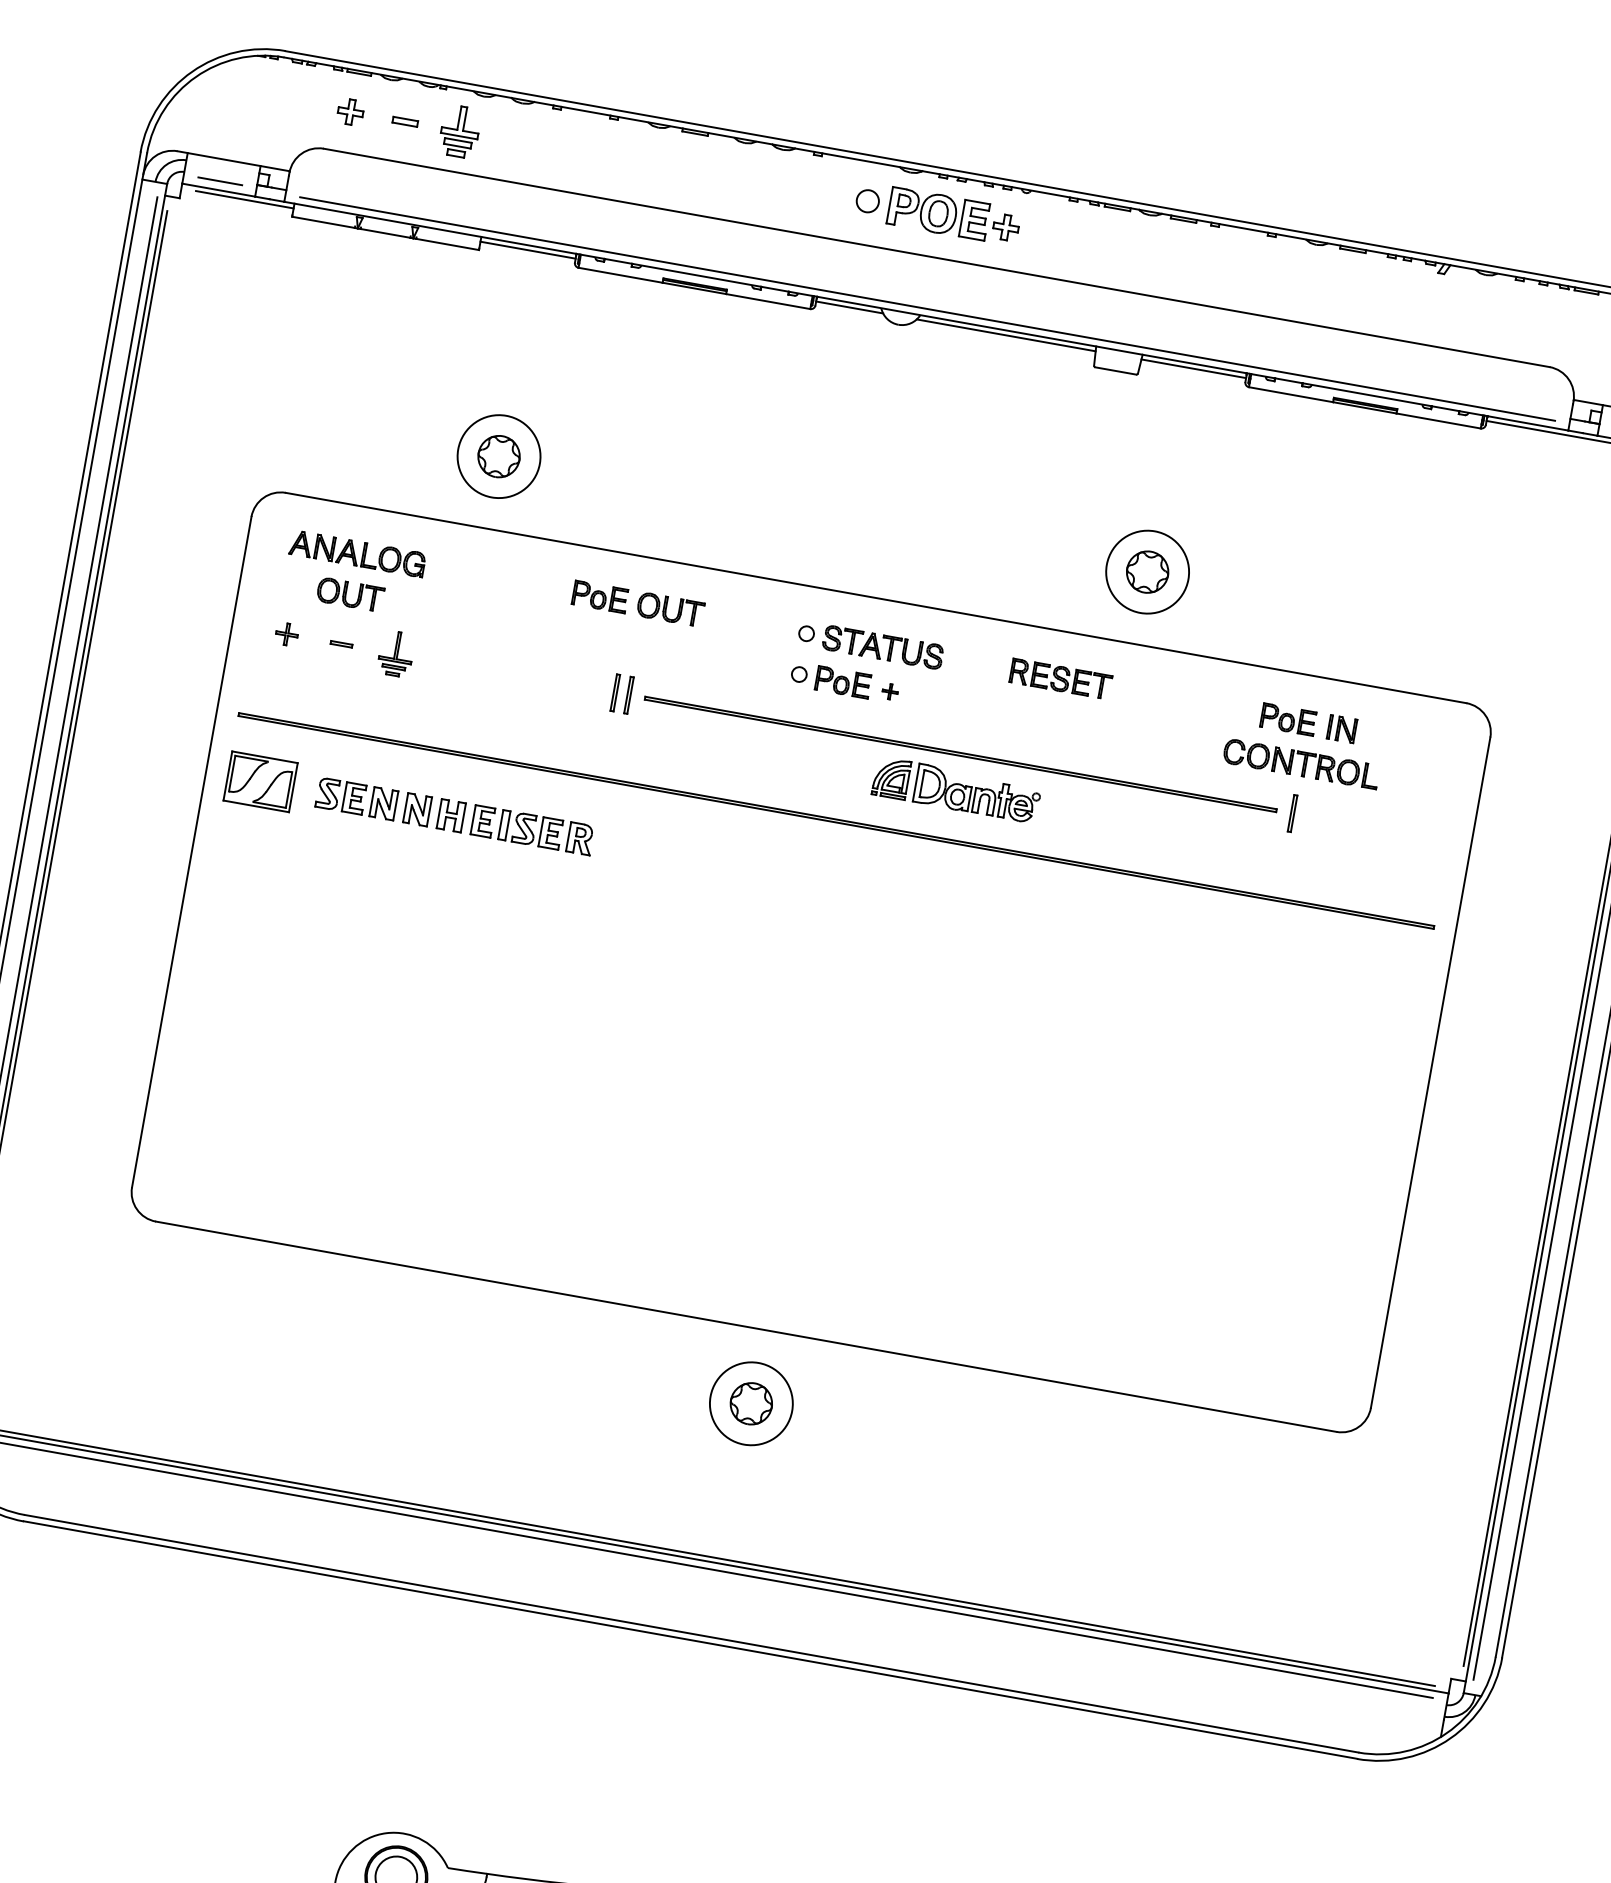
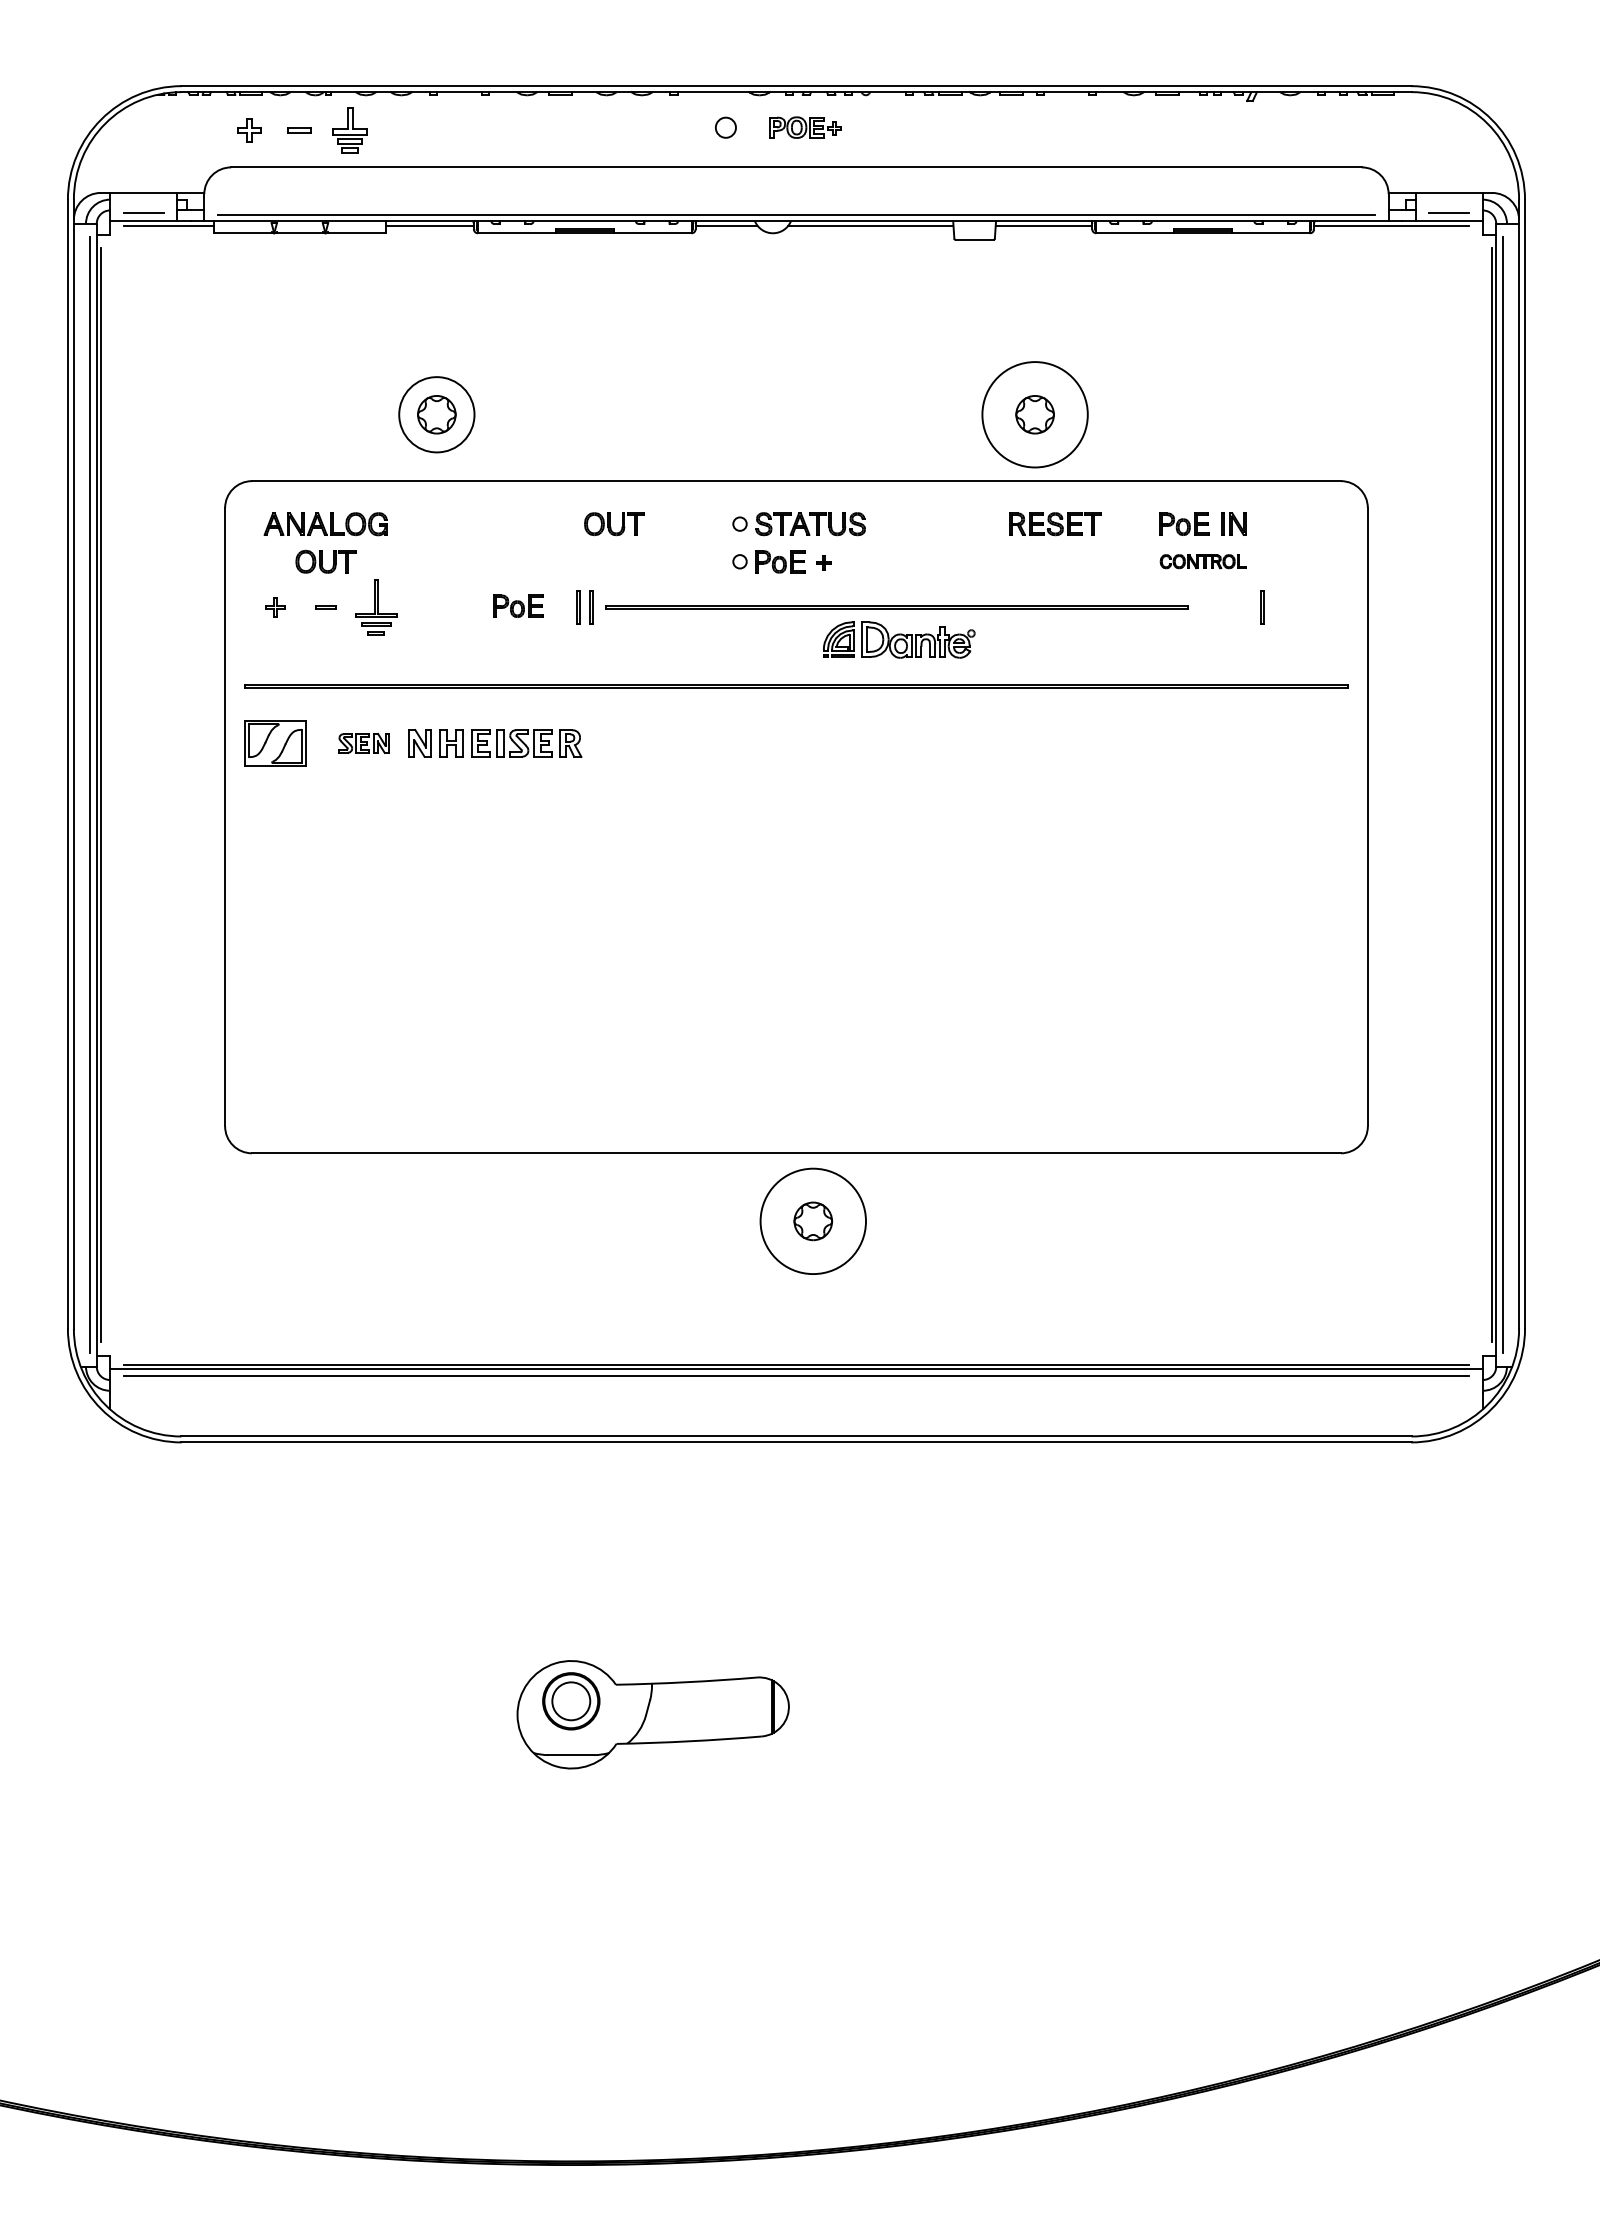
part: (954, 216) -> (805, 127), size x0.6
circle: (1147, 571) -> (1034, 414), size x1.4
part: (600, 596) -> (518, 605), moved
part: (396, 653) -> (376, 607), size x1.4
part: (1060, 679) -> (1055, 524), moved
part: (1300, 763) -> (1202, 561), size x0.6
part: (356, 798) -> (363, 743), size x0.7
line: (1291, 813) -> (1261, 607), moved
circle: (750, 1403) -> (812, 1221), size x1.4

